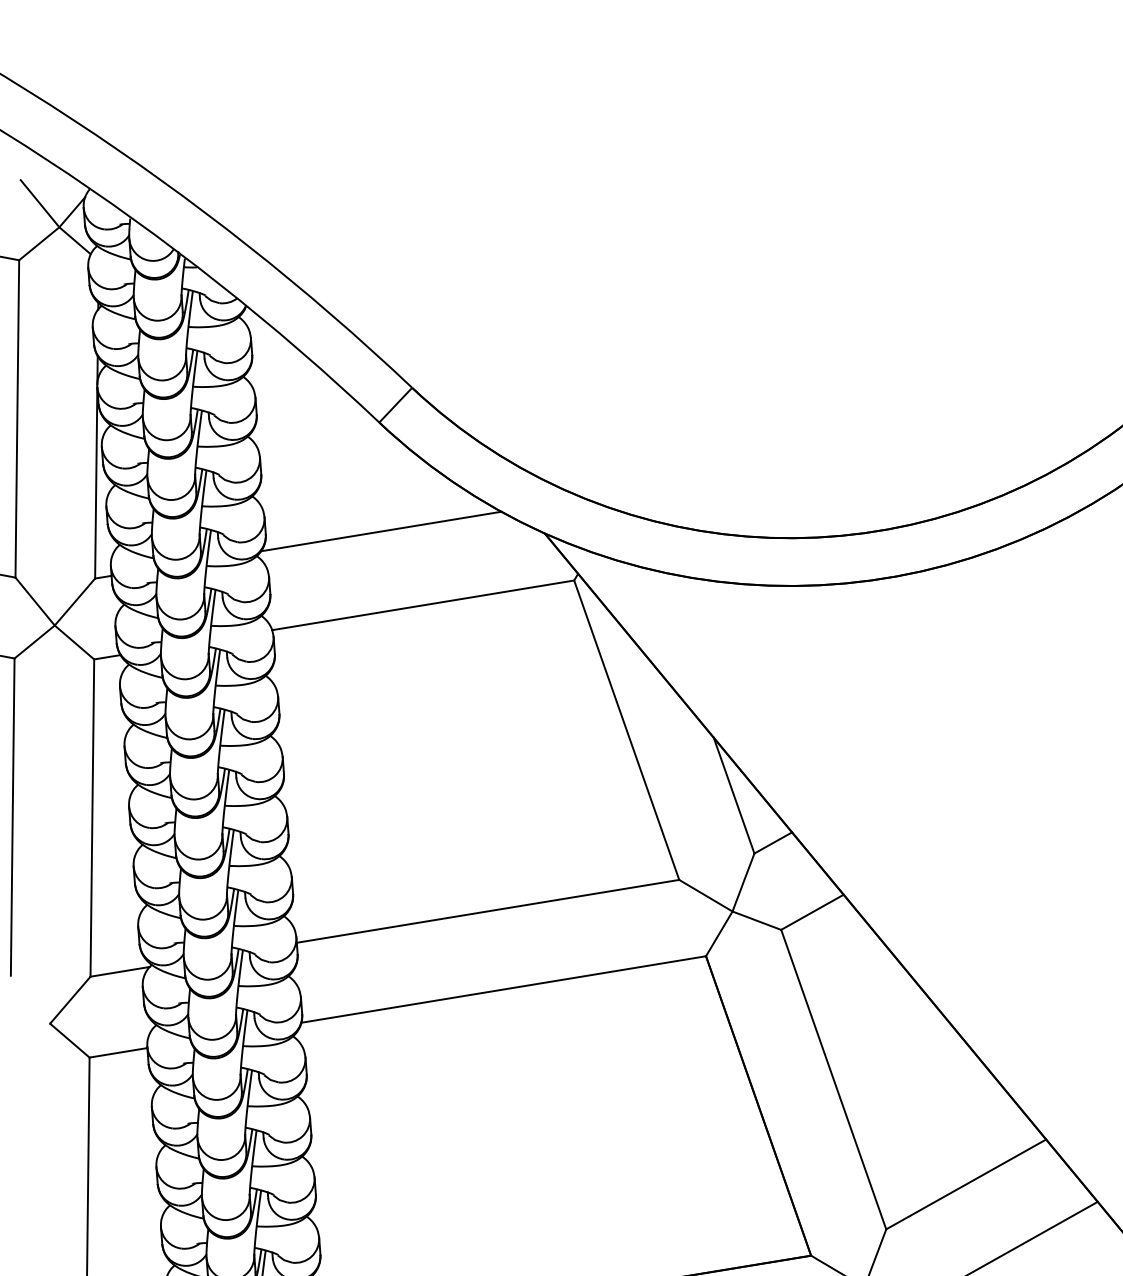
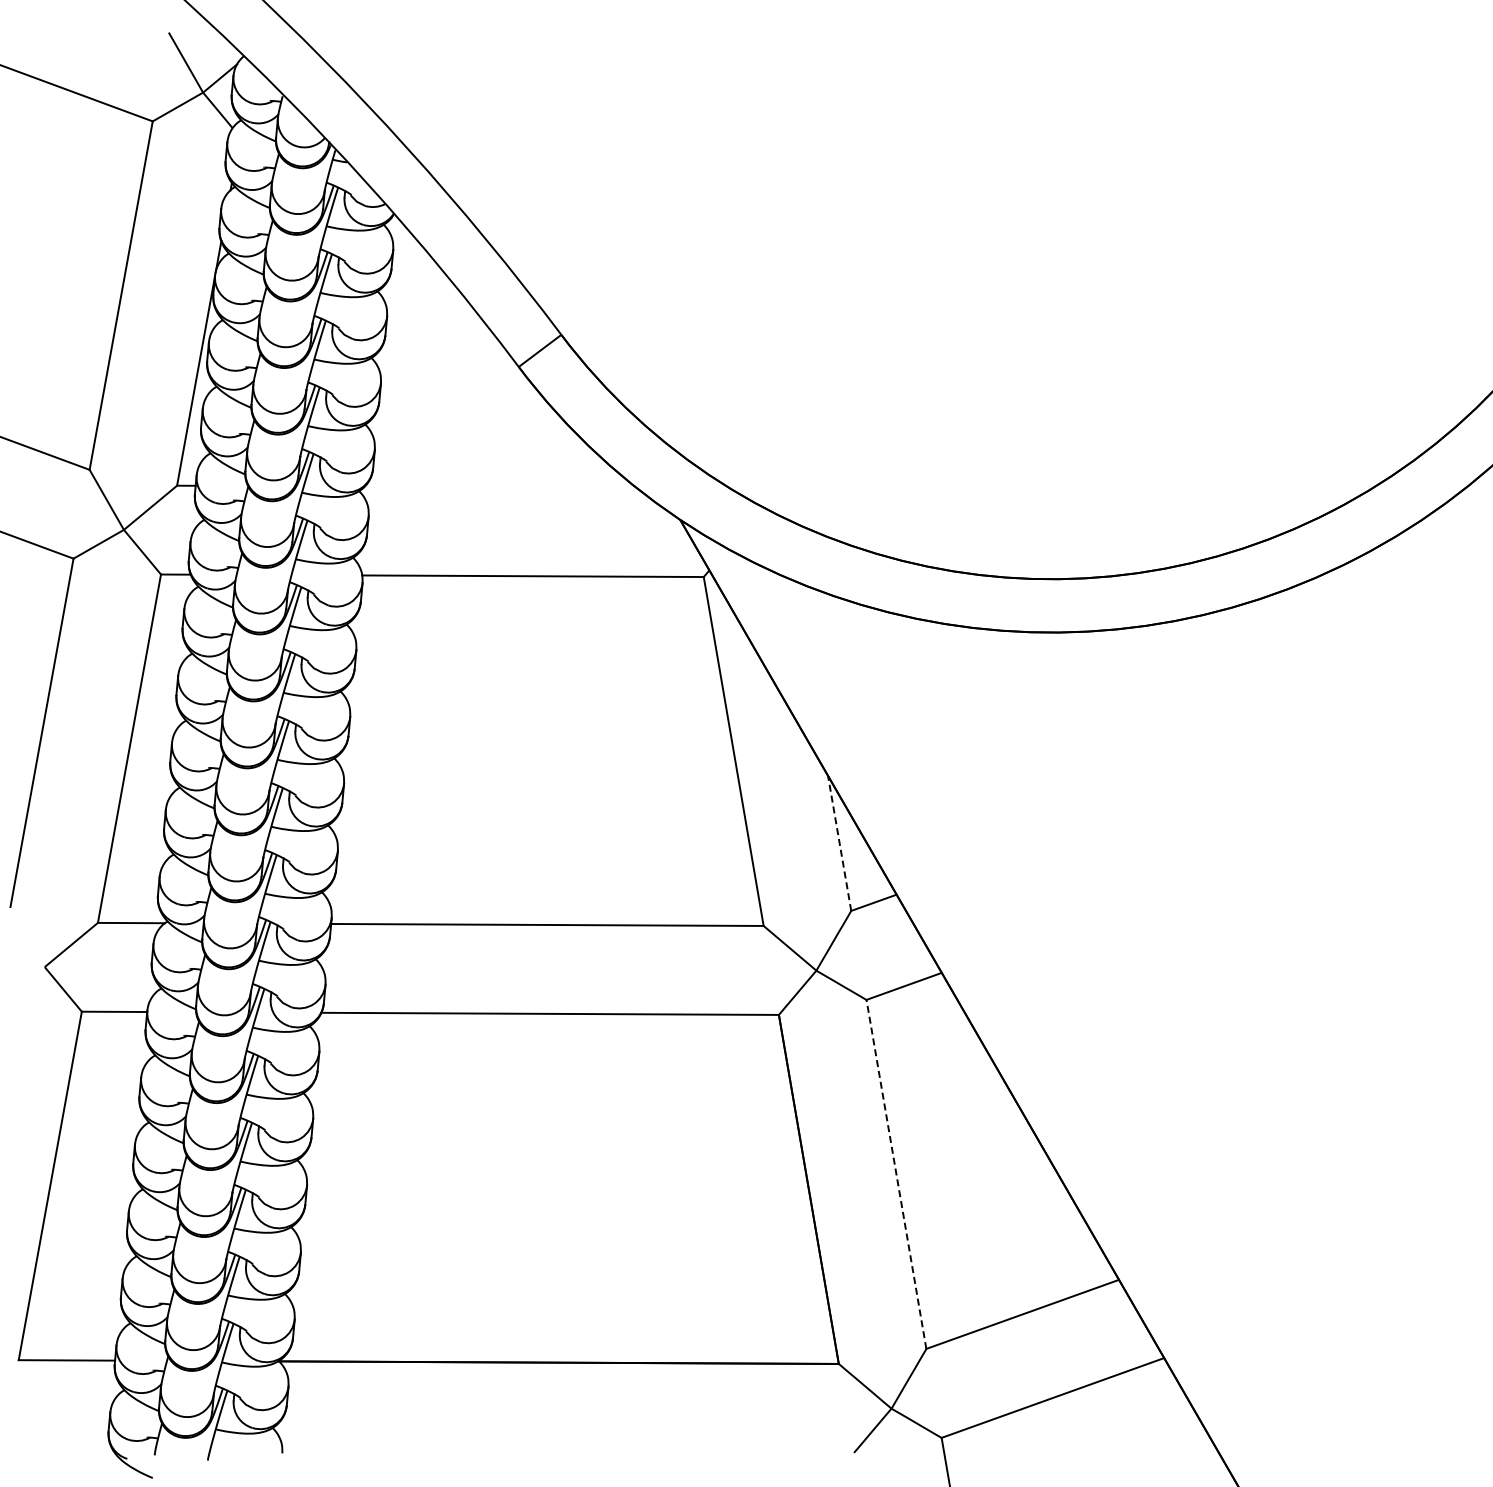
line: (381, 530) -> (500, 486), removed
line: (733, 794) -> (839, 842), solid -> dashed
line: (833, 1078) -> (896, 1173), solid -> dashed

